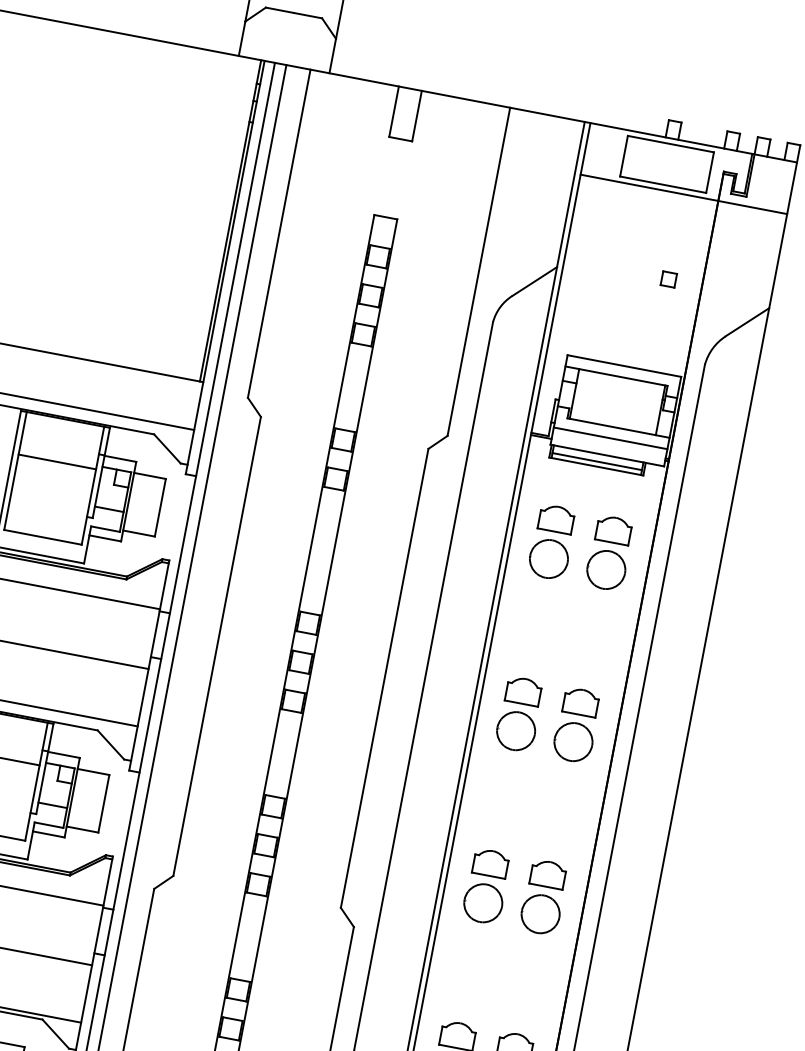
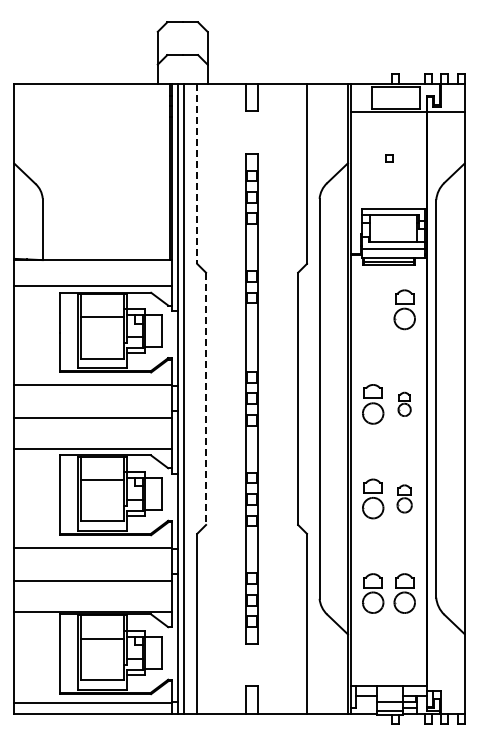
line: (279, 235) -> (197, 174), solid -> dashed
part: (668, 279) -> (389, 158), moved
part: (552, 541) -> (373, 309), removed
line: (217, 647) -> (206, 399), solid -> dashed
part: (576, 725) -> (404, 404), size x0.6
part: (543, 896) -> (404, 498), size x0.7

